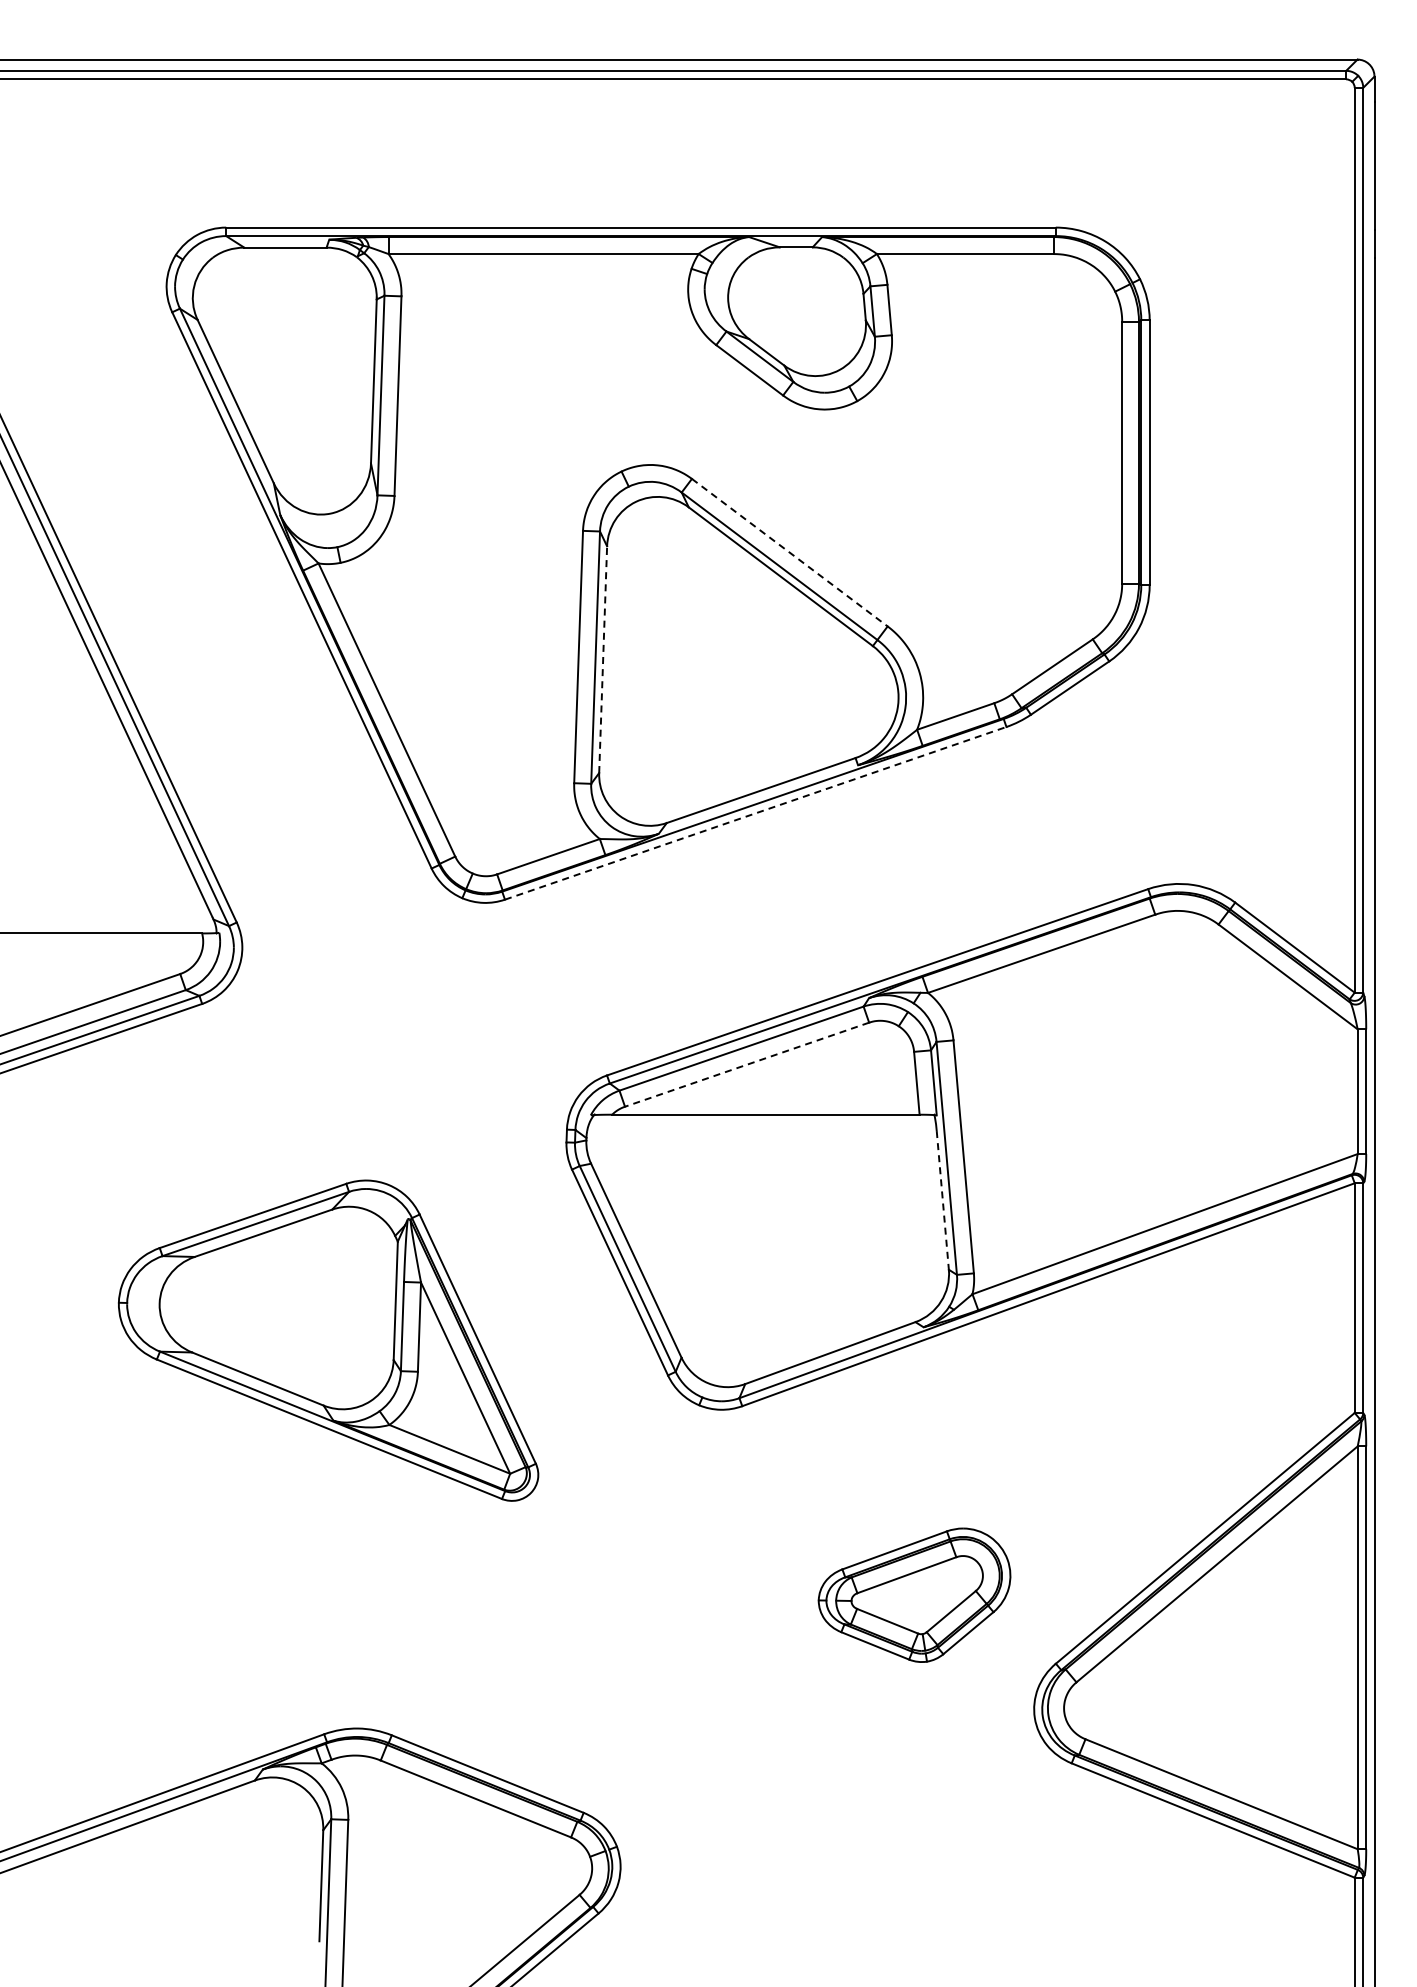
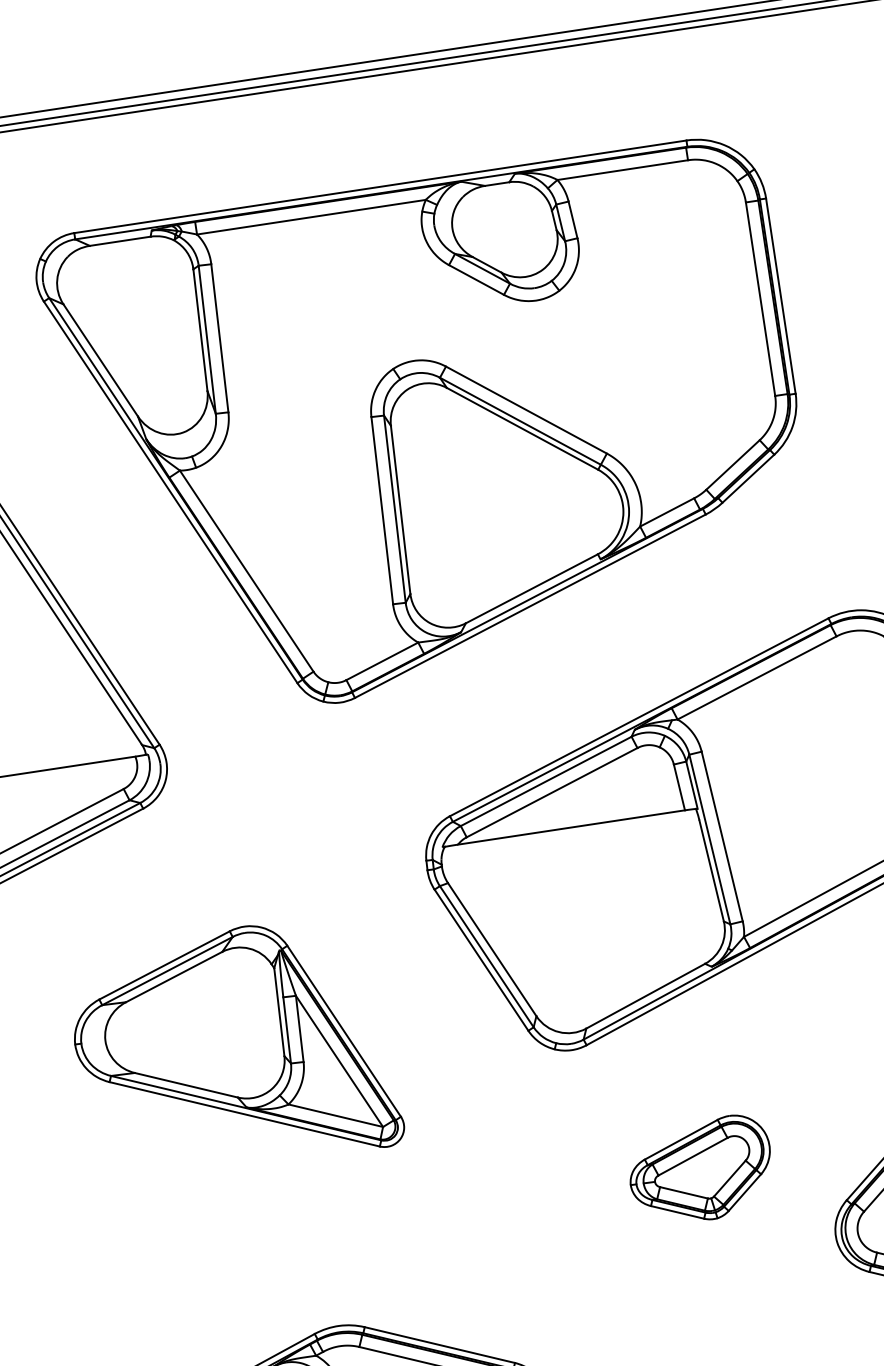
line: (789, 552) -> (526, 409), dashed -> solid
line: (603, 659) -> (400, 509), dashed -> solid
line: (756, 813) -> (530, 606), dashed -> solid
line: (746, 1064) -> (551, 792), dashed -> solid
line: (942, 1200) -> (711, 871), dashed -> solid
part: (328, 1340) -> (234, 1048), moved
part: (914, 1594) -> (700, 1170), moved

